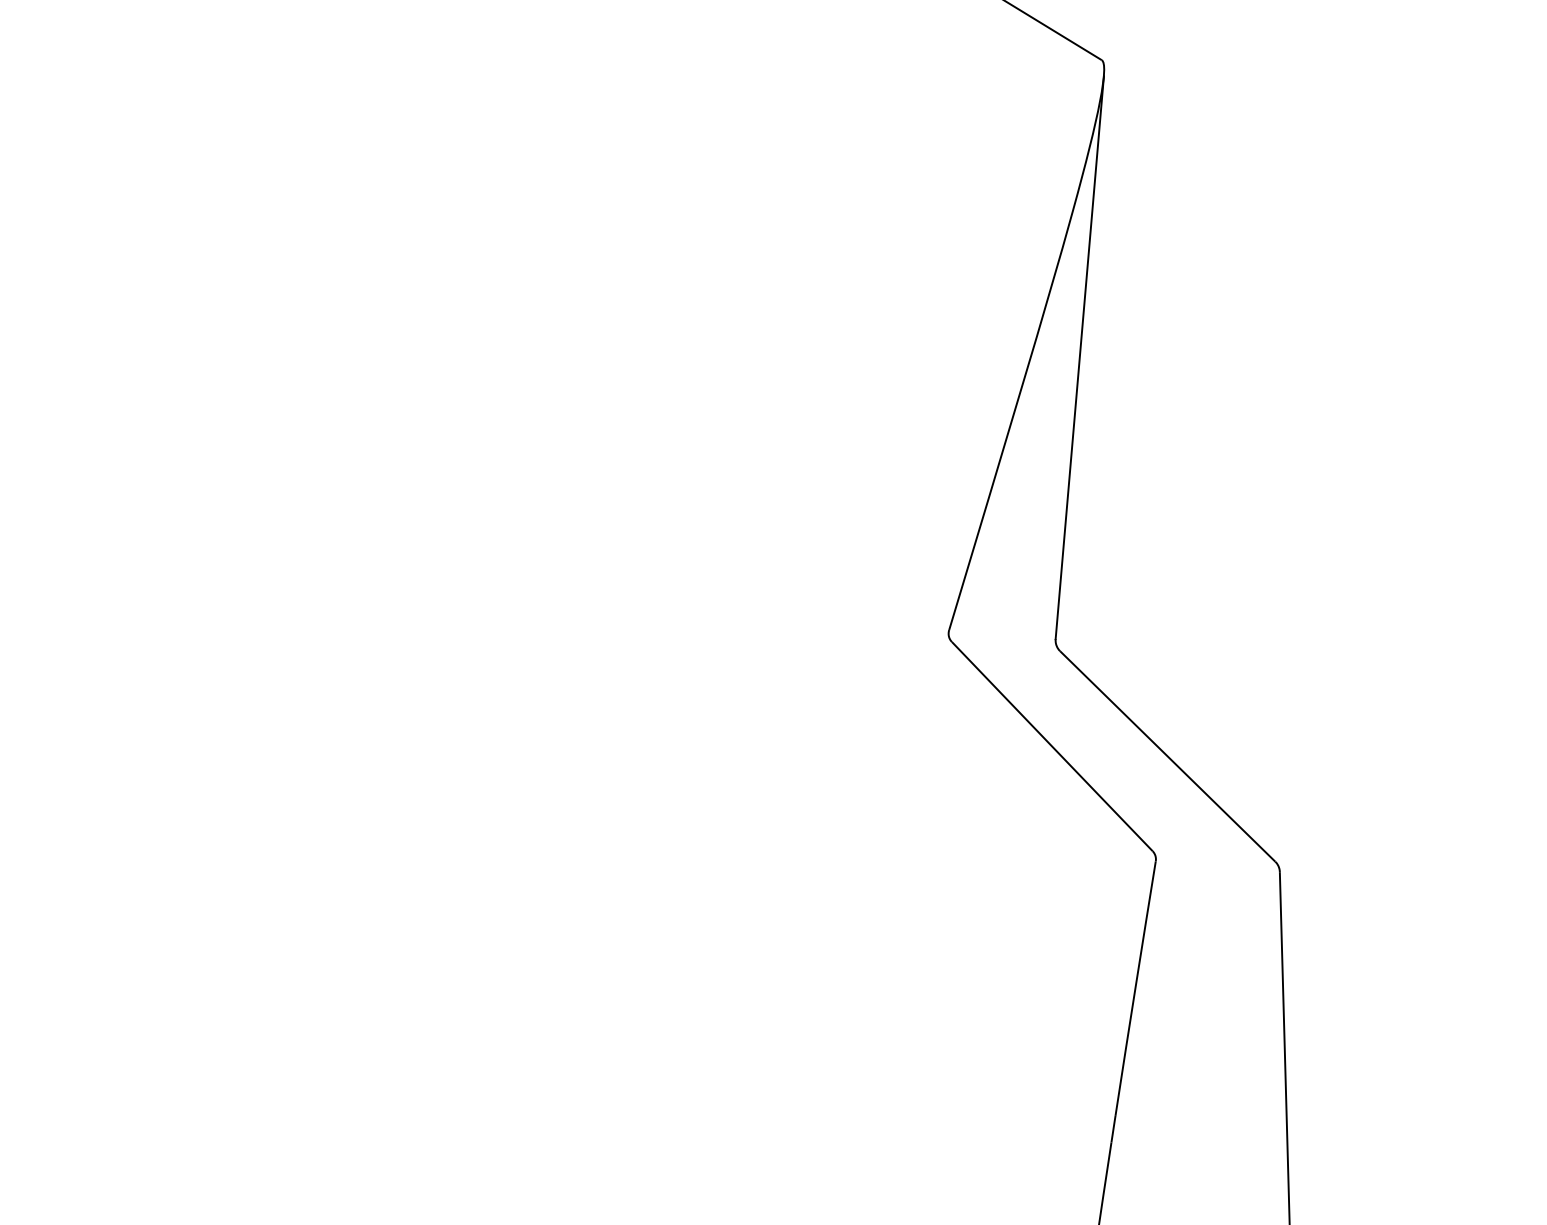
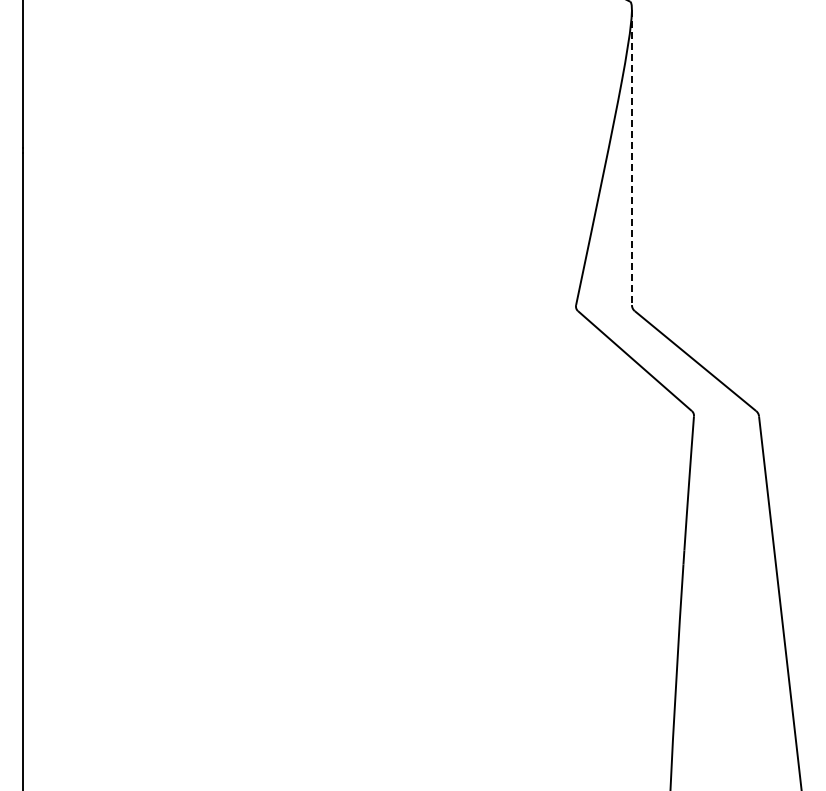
line: (1078, 357) -> (631, 157), solid -> dashed

